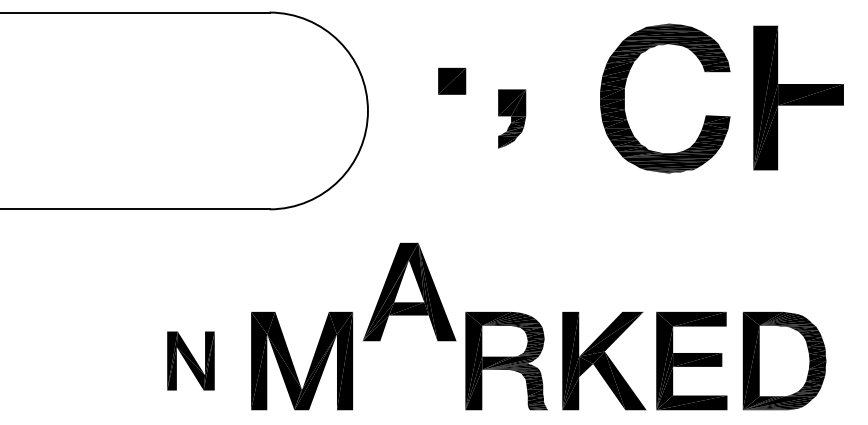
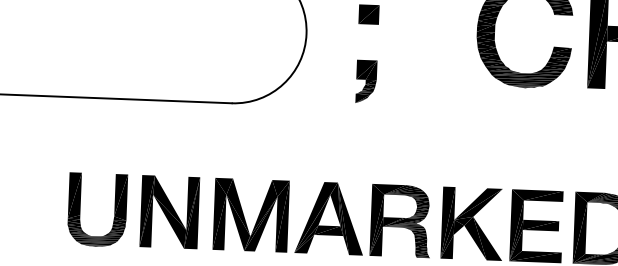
part: (512, 118) -> (366, 81), moved
part: (409, 292) -> (329, 218), moved
part: (190, 360) -> (169, 211), size x1.67
part: (69, 362) -> (80, 209), added

